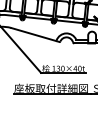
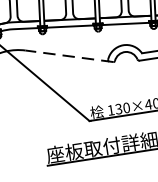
line: (34, 34) -> (67, 55), solid -> dashed

